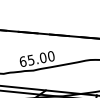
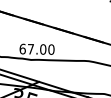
text: (30, 60) -> (30, 49), 65.00 -> 67.00

